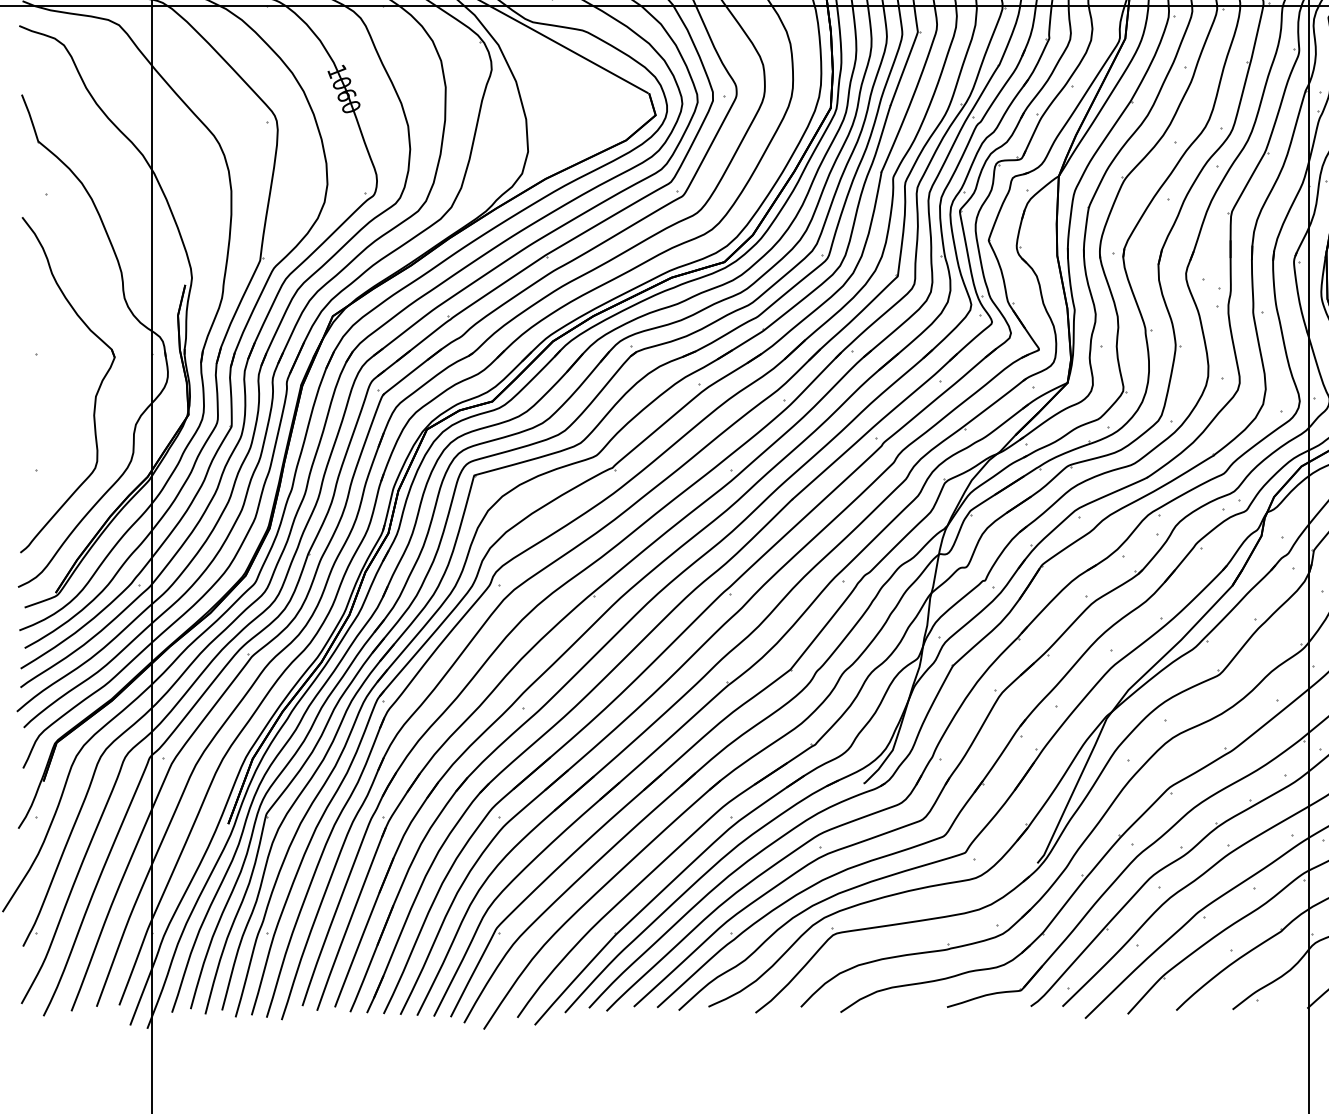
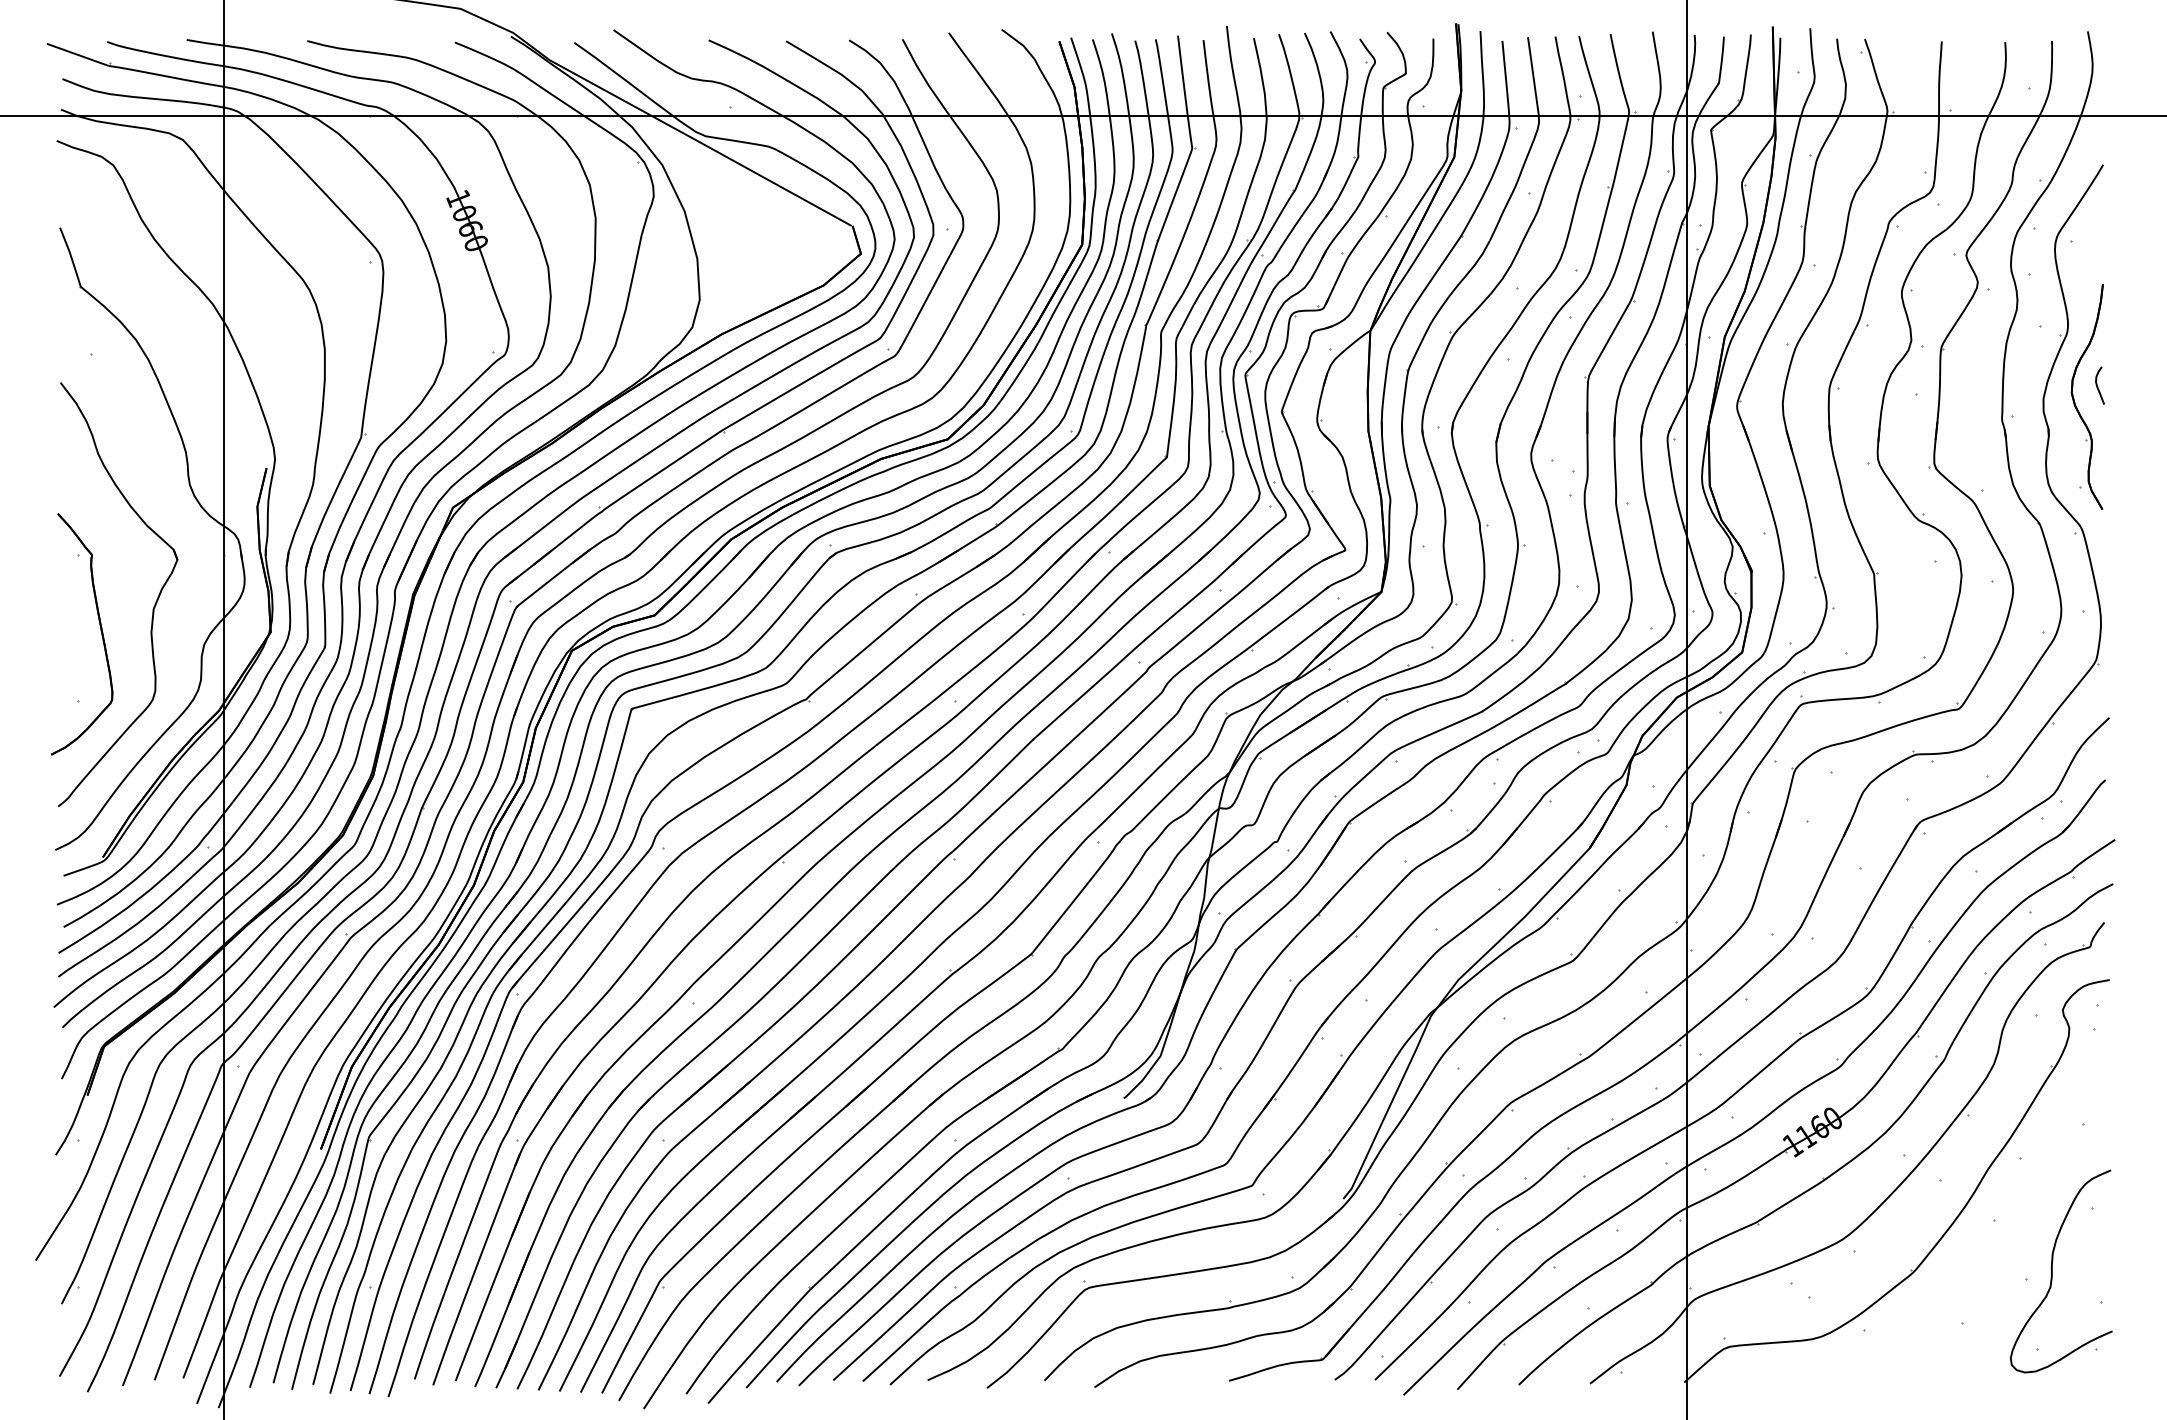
part: (53, 413) -> (100, 630), added

